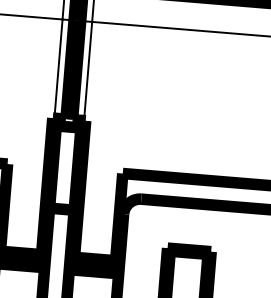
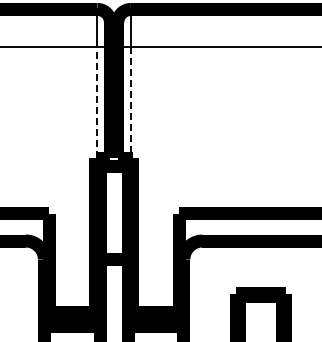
line: (58, 68) -> (97, 102), solid -> dashed
line: (87, 71) -> (130, 102), solid -> dashed

